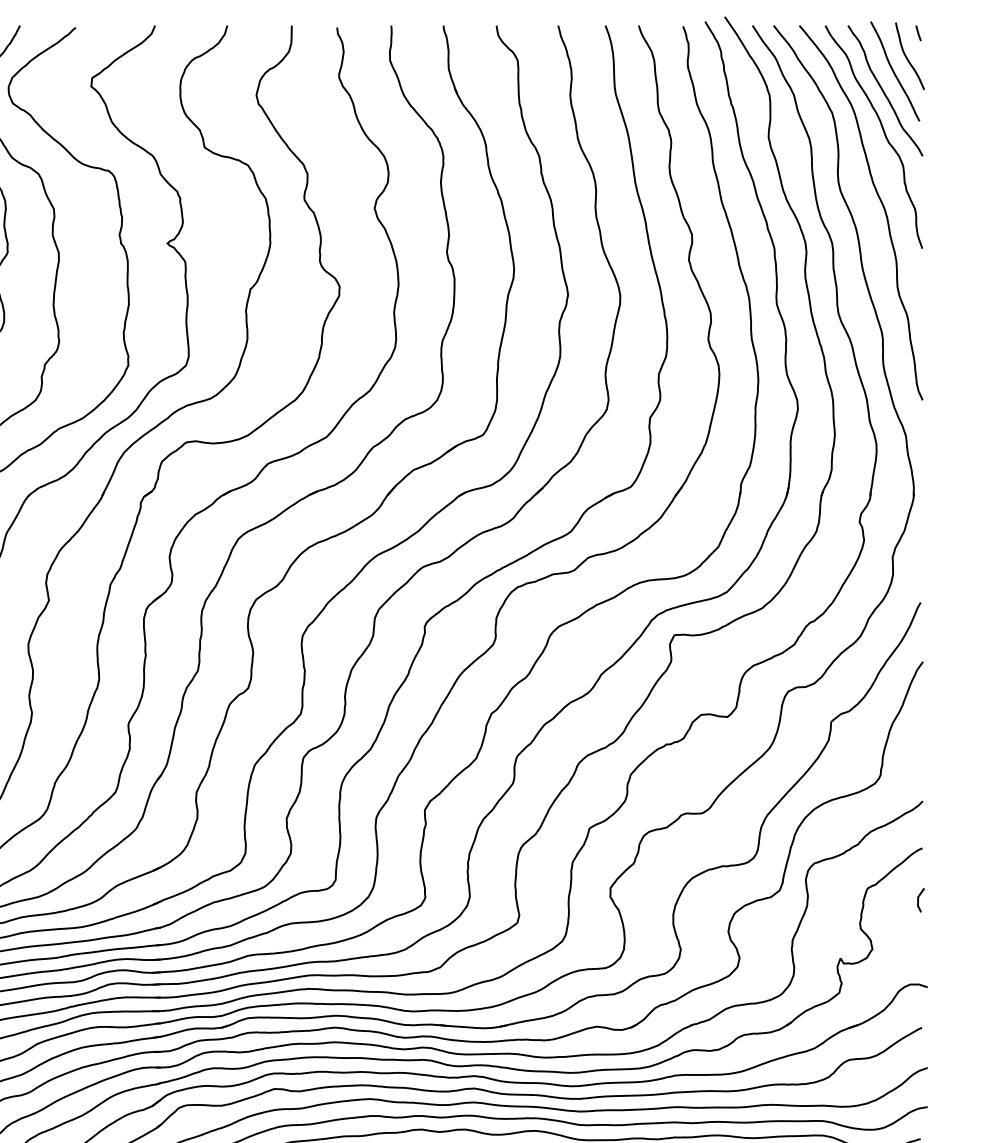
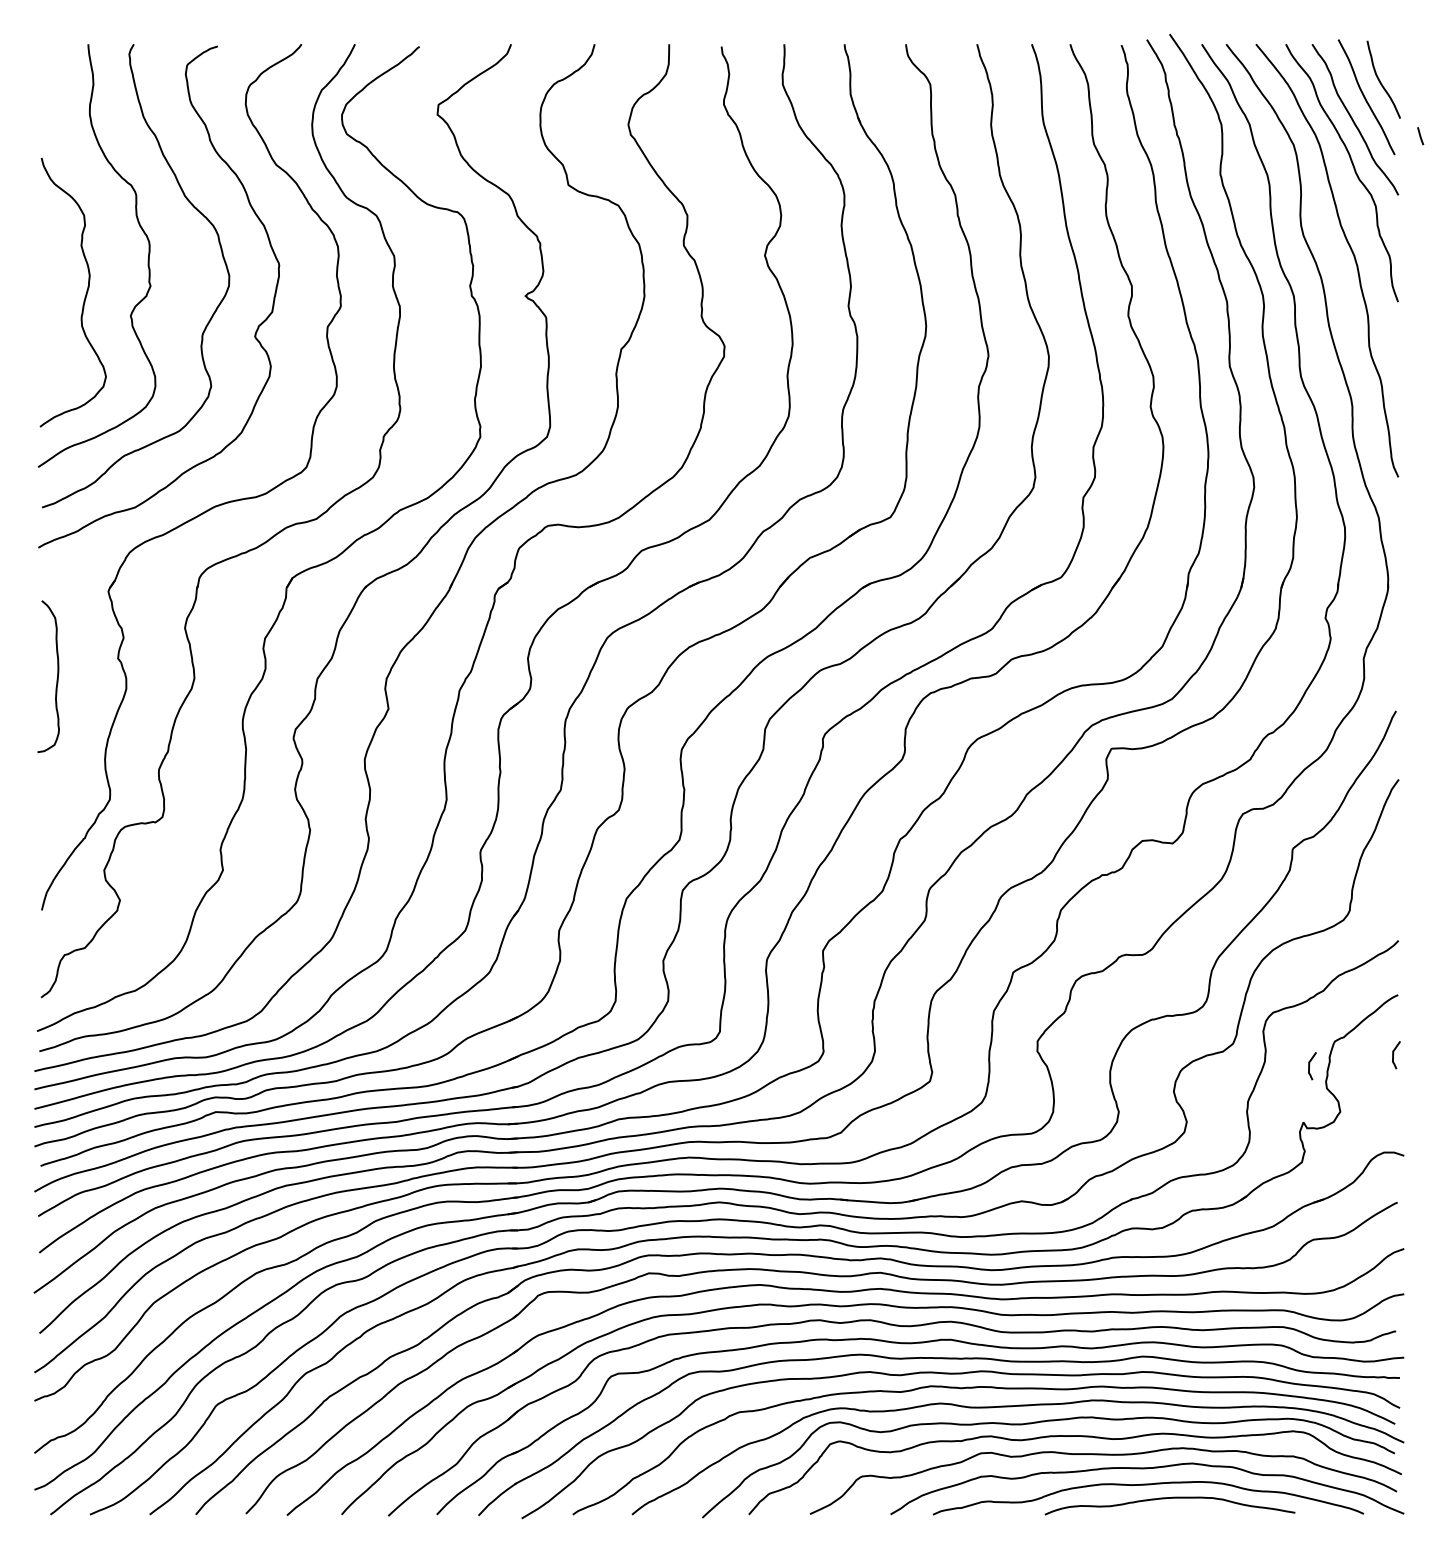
line: (918, 33) -> (1420, 136), moved
curve: (846, 908) -> (1310, 1064), added

